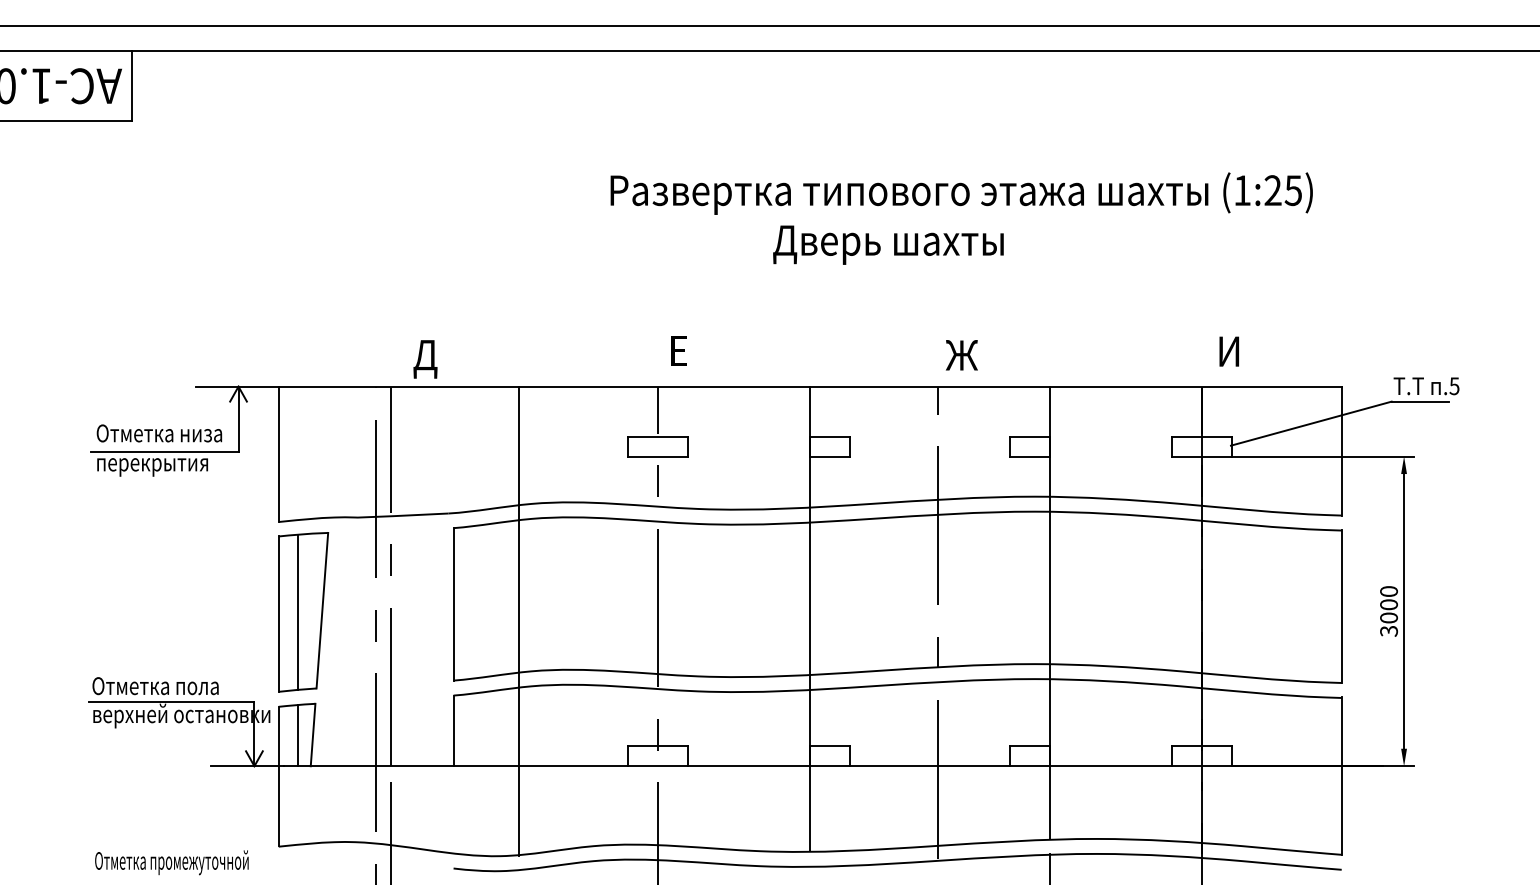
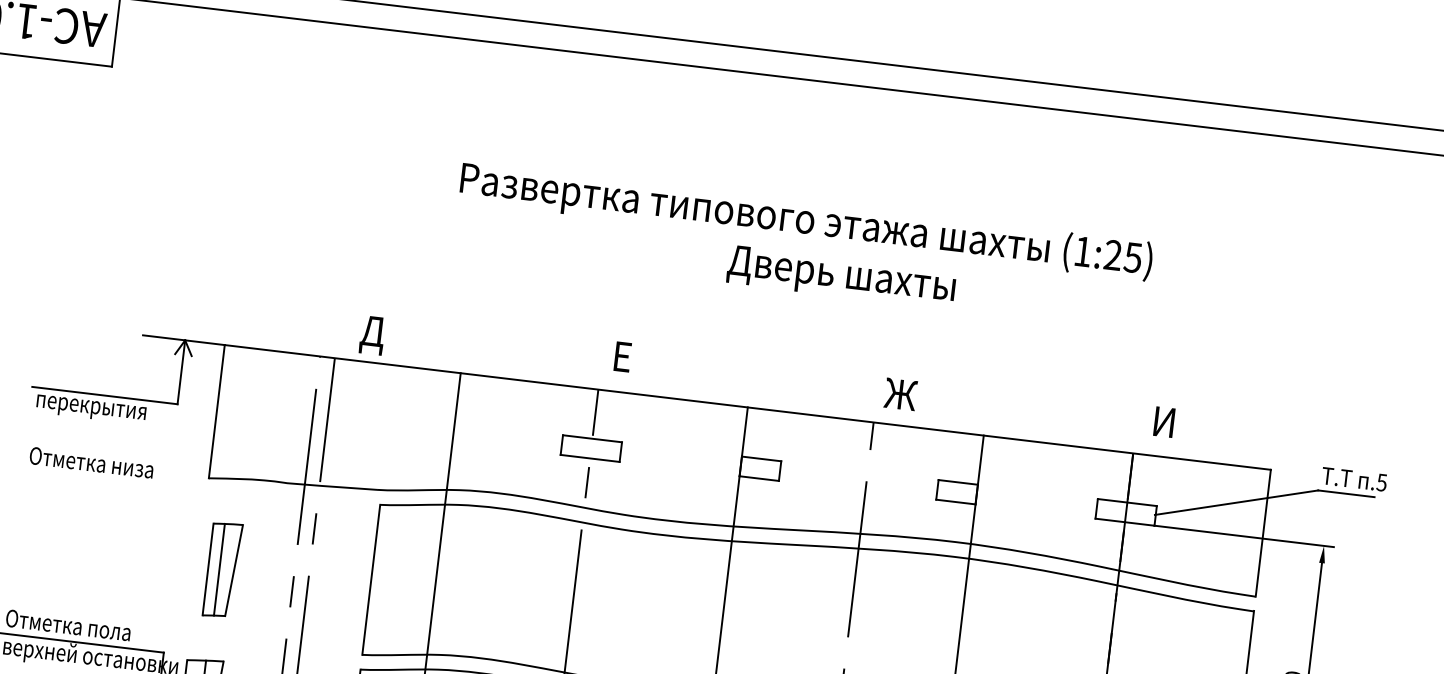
text: (961, 193) -> (806, 221), moved
text: (159, 433) -> (91, 462), moved
part: (303, 612) -> (222, 570), size x0.6

